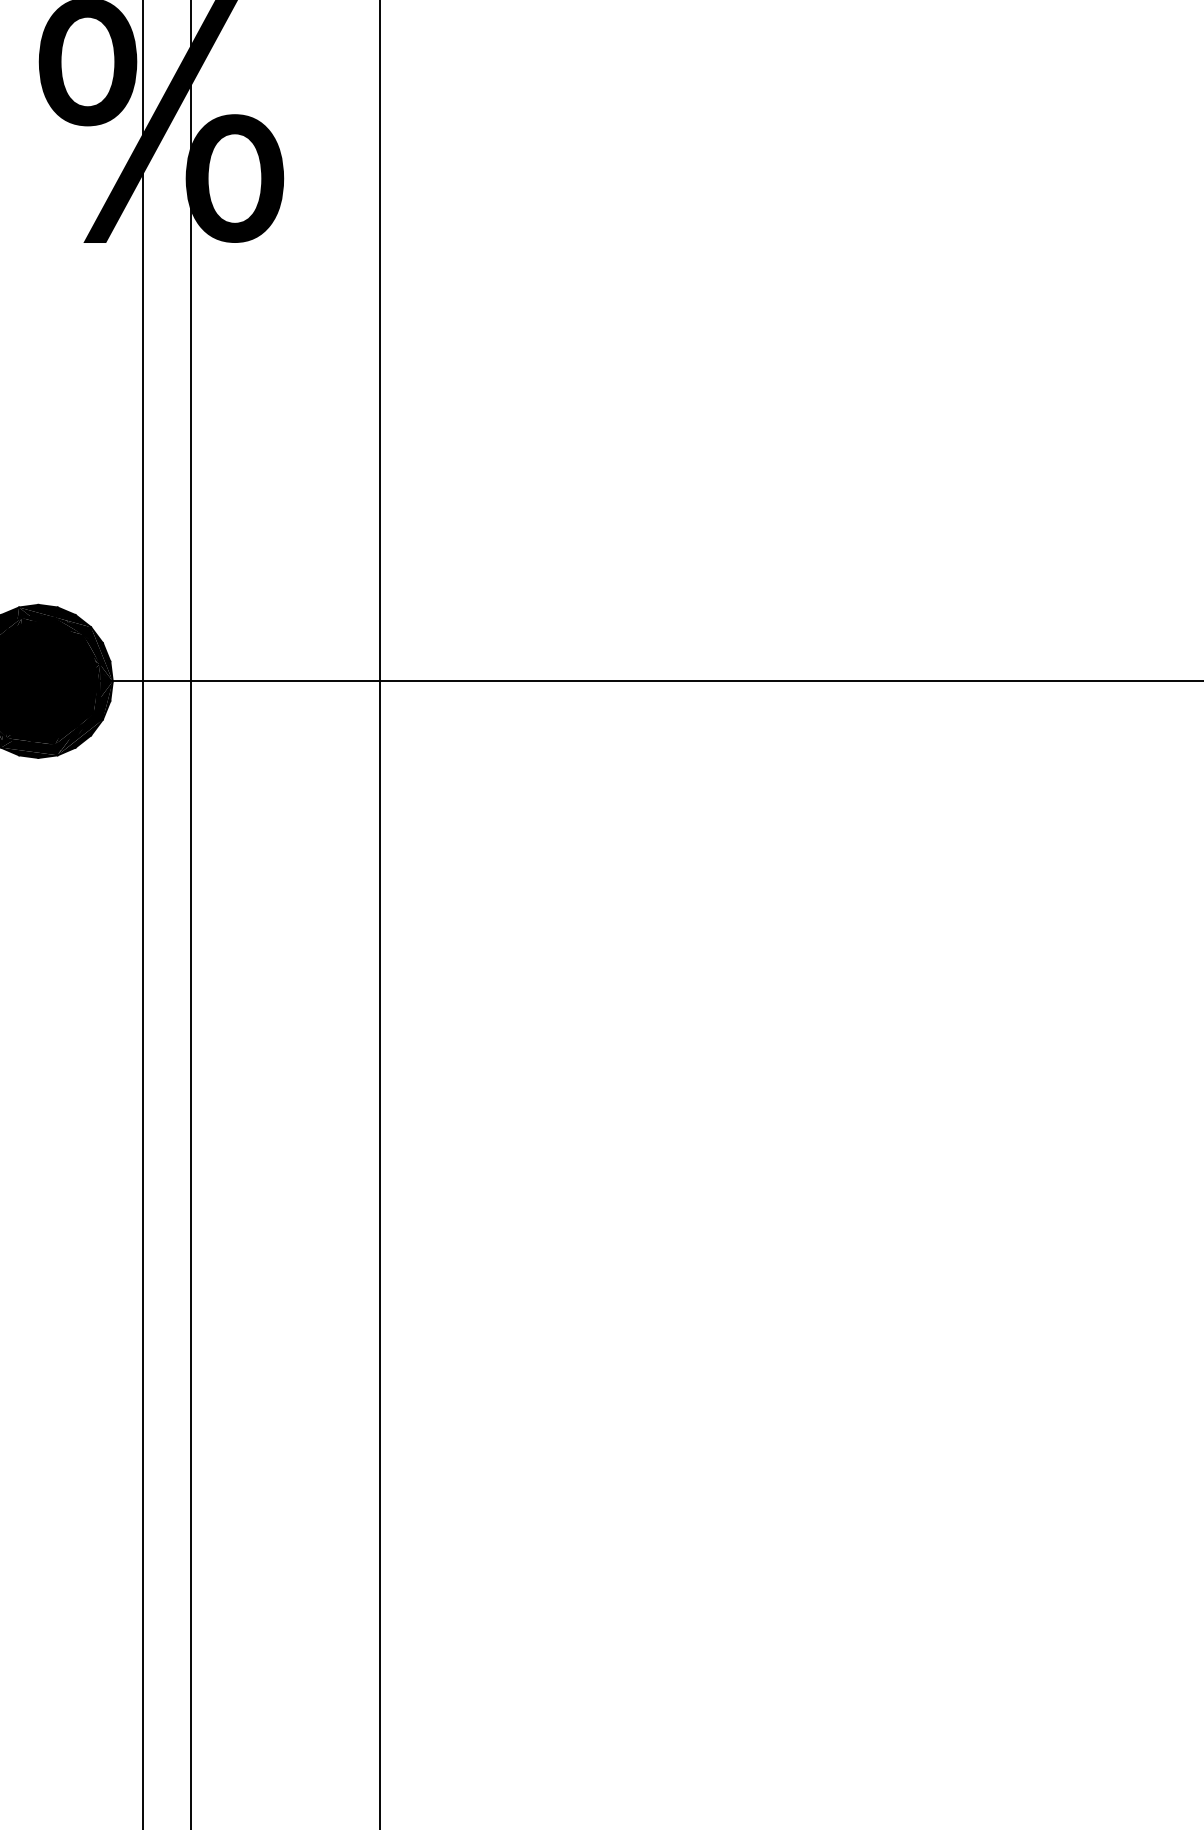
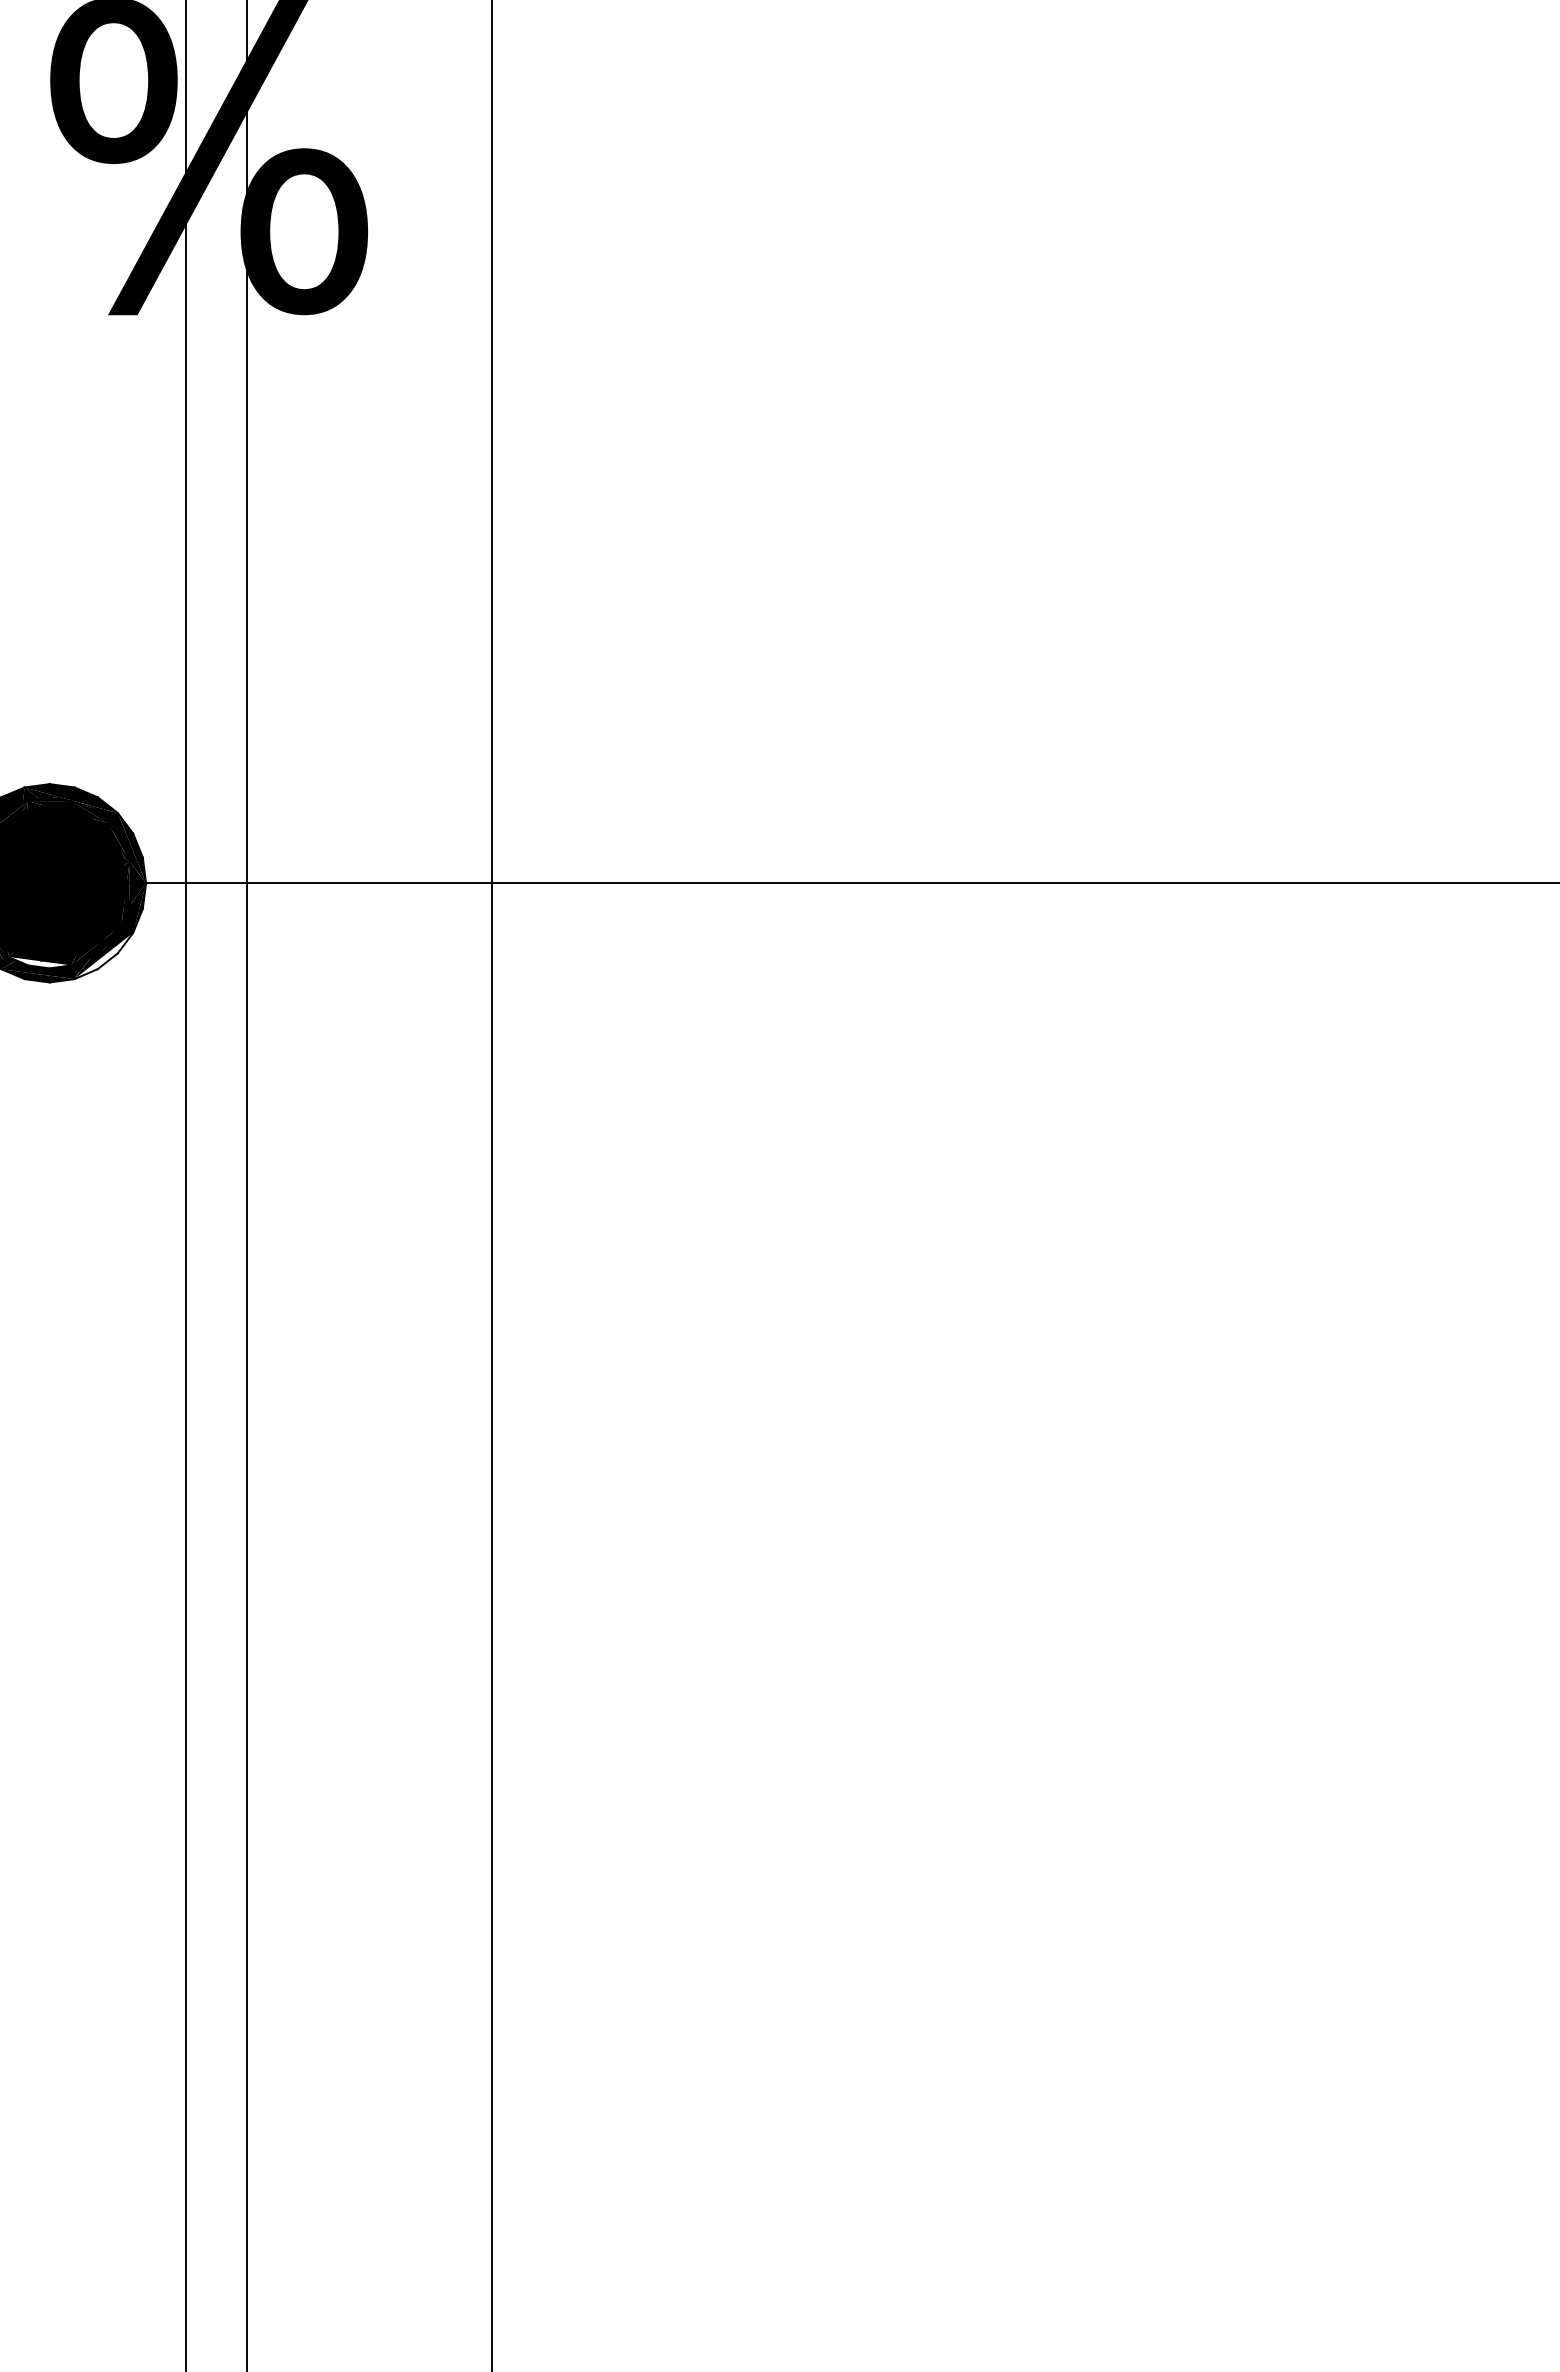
fill: (79, 737) -> (103, 955), removed
fill: (30, 742) -> (39, 962), removed

